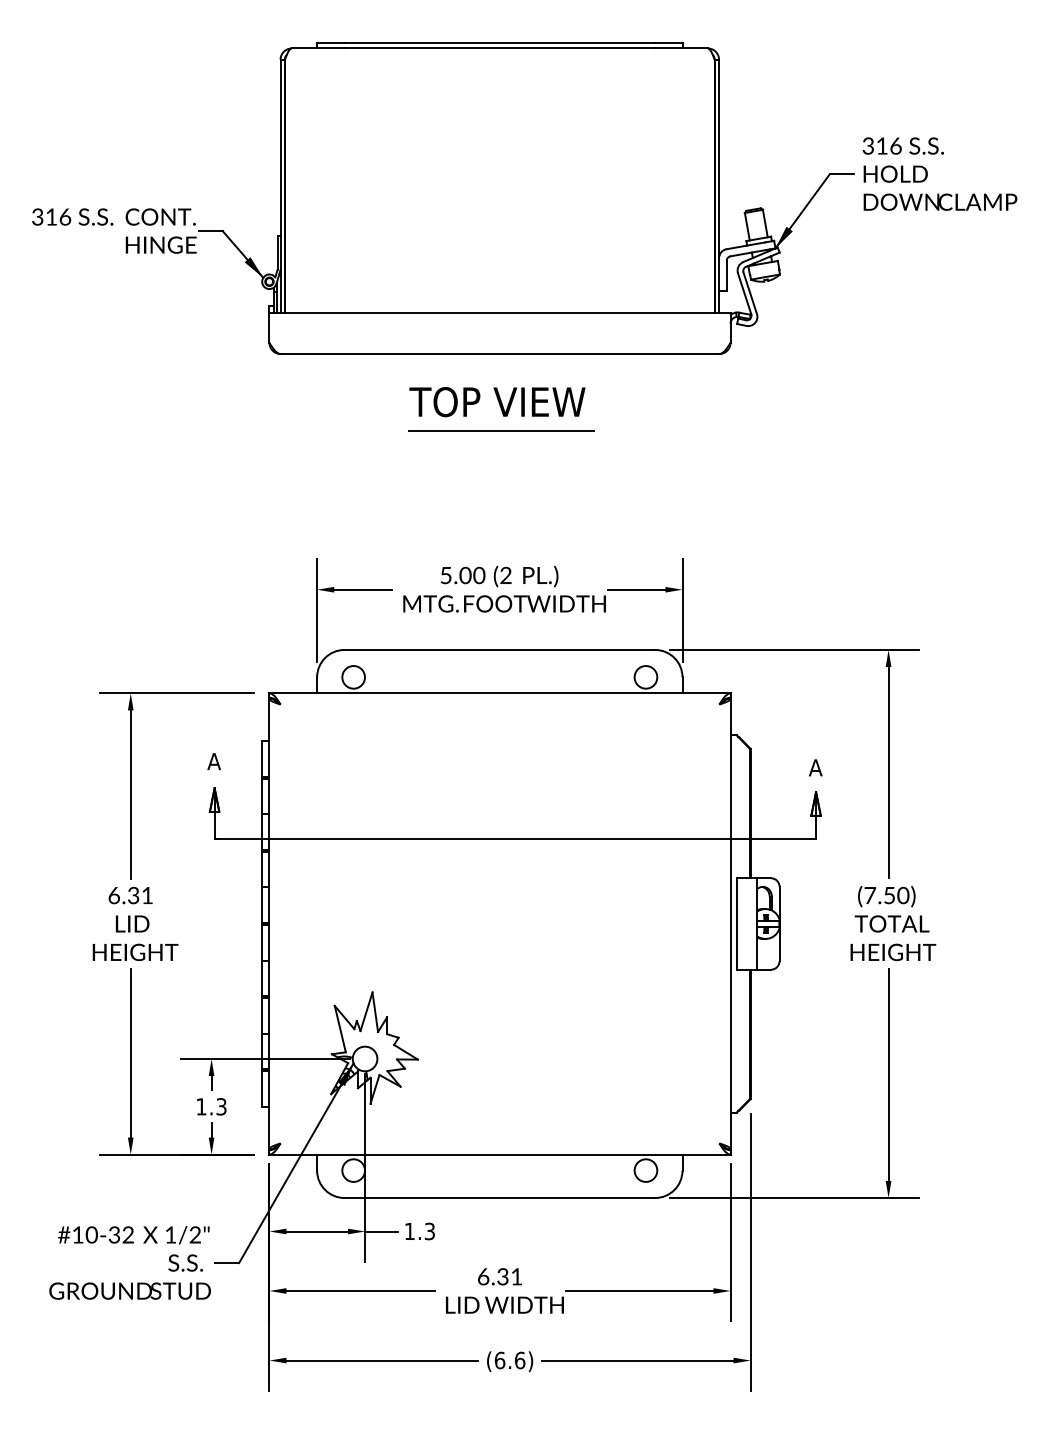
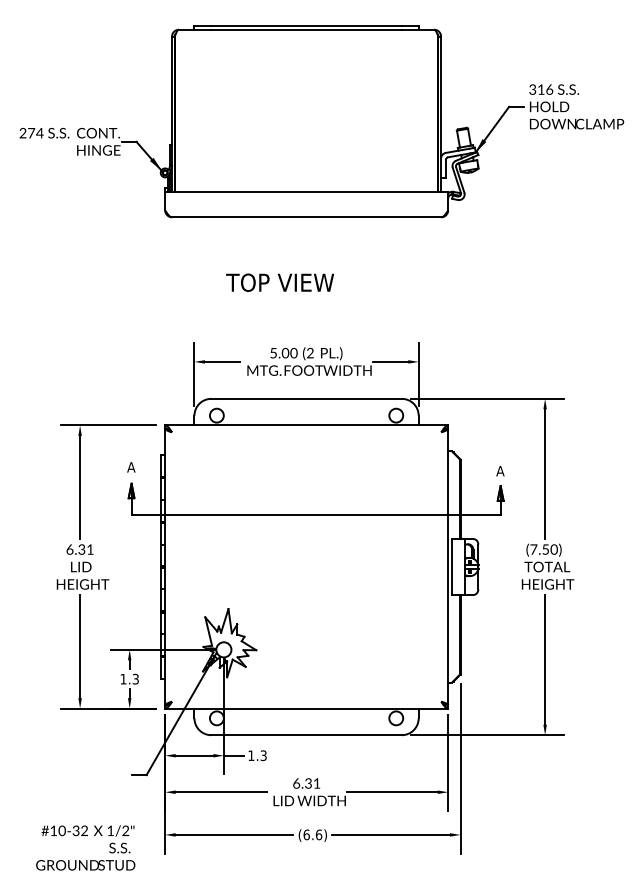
text: (51, 217) -> (31, 133), 316 -> 274
text: (496, 401) -> (279, 282), moved
line: (501, 431) -> (307, 264), removed
text: (129, 1262) -> (85, 847), moved

